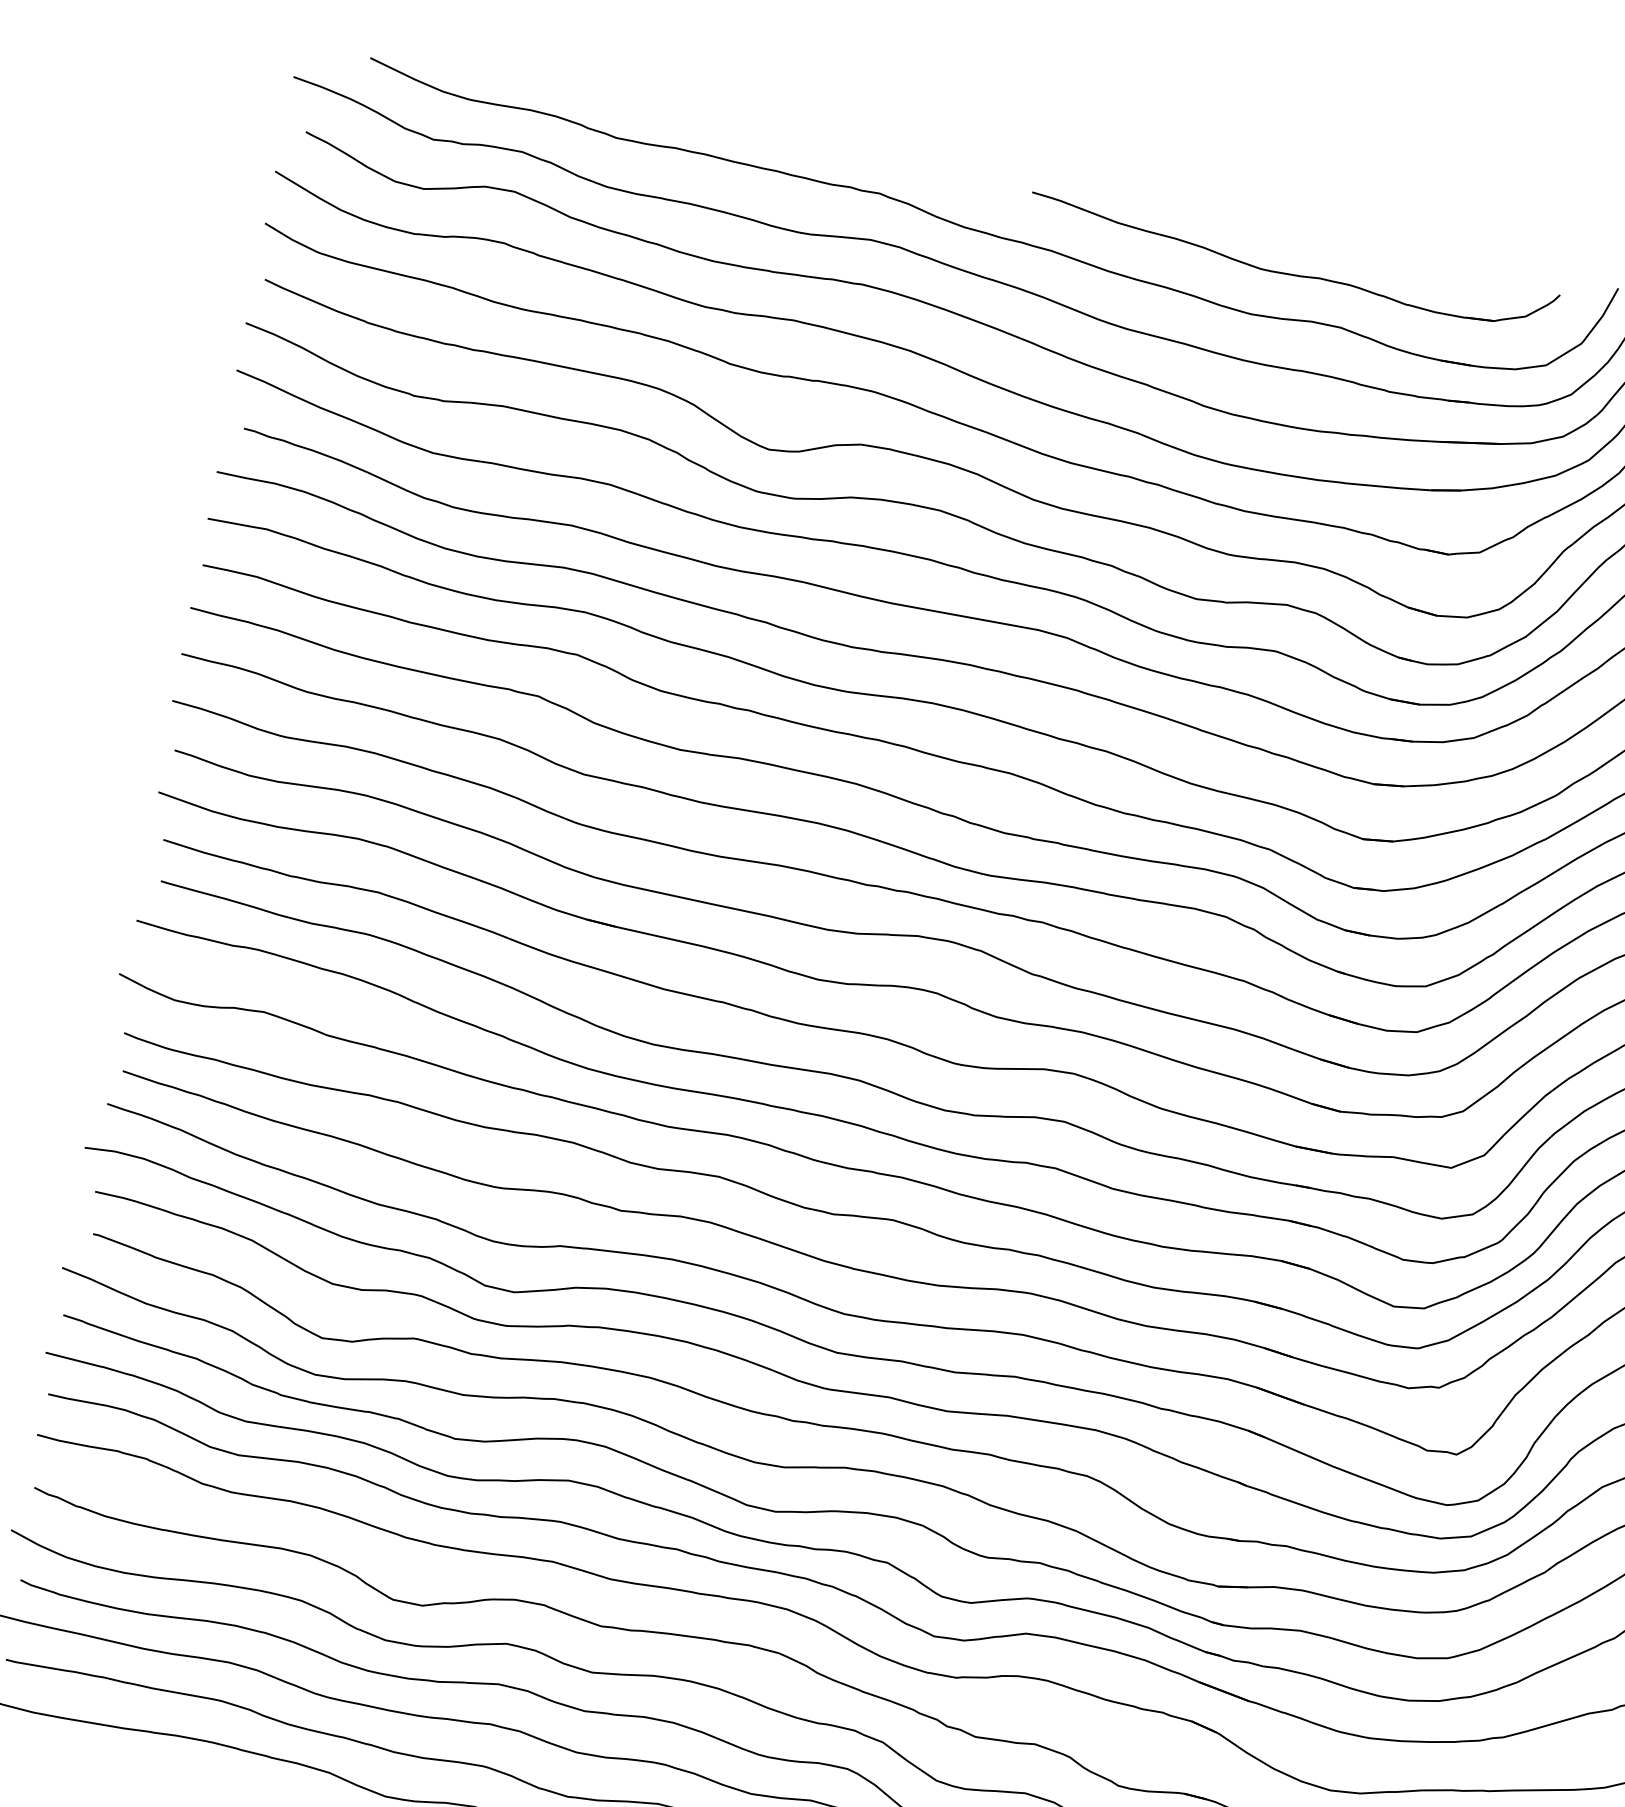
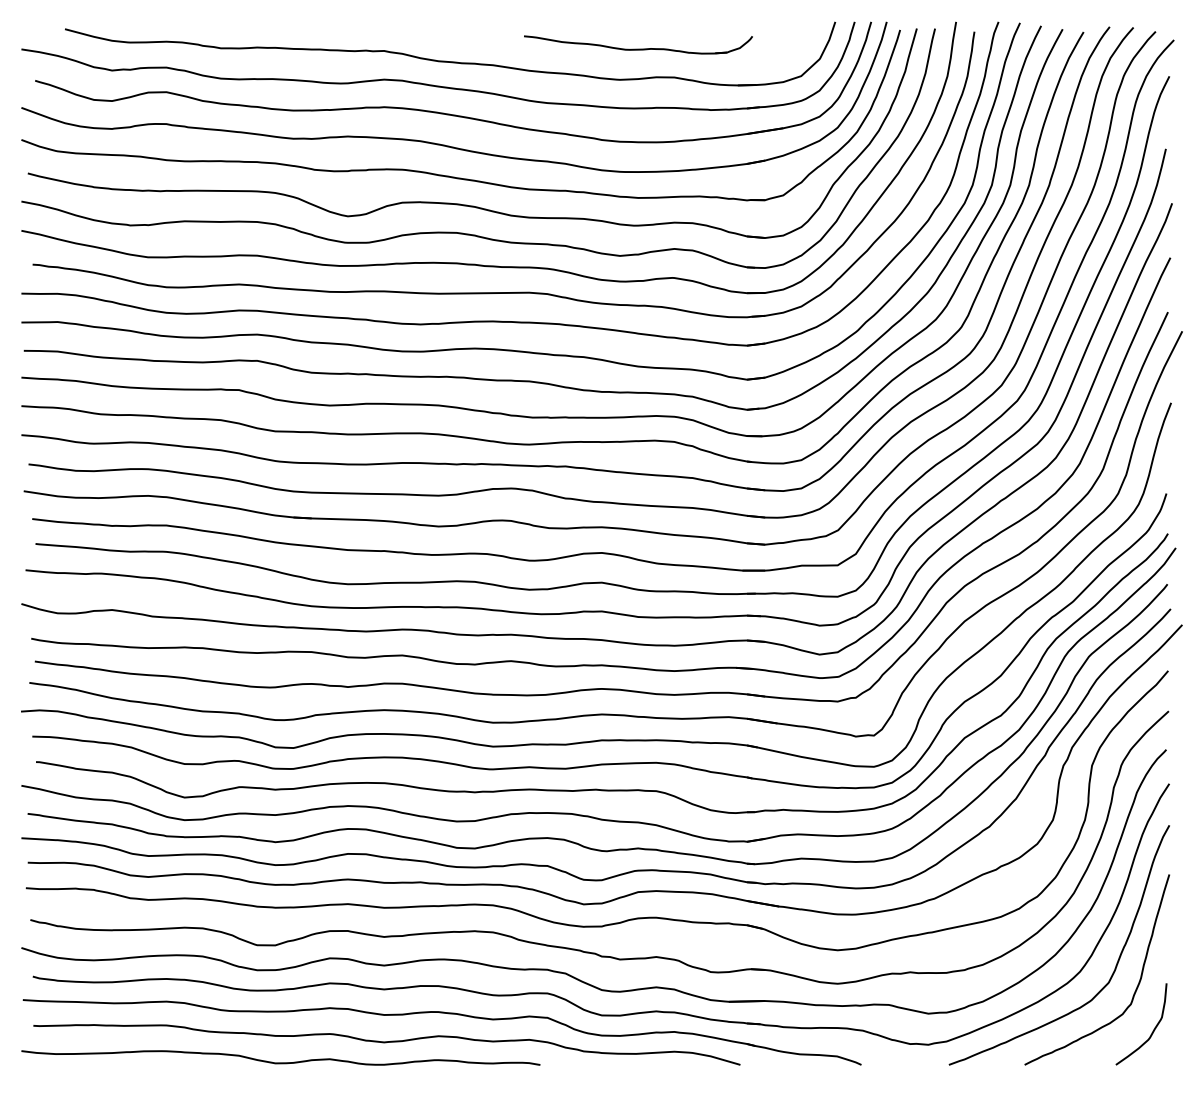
part: (1292, 263) -> (638, 44), size x0.7

